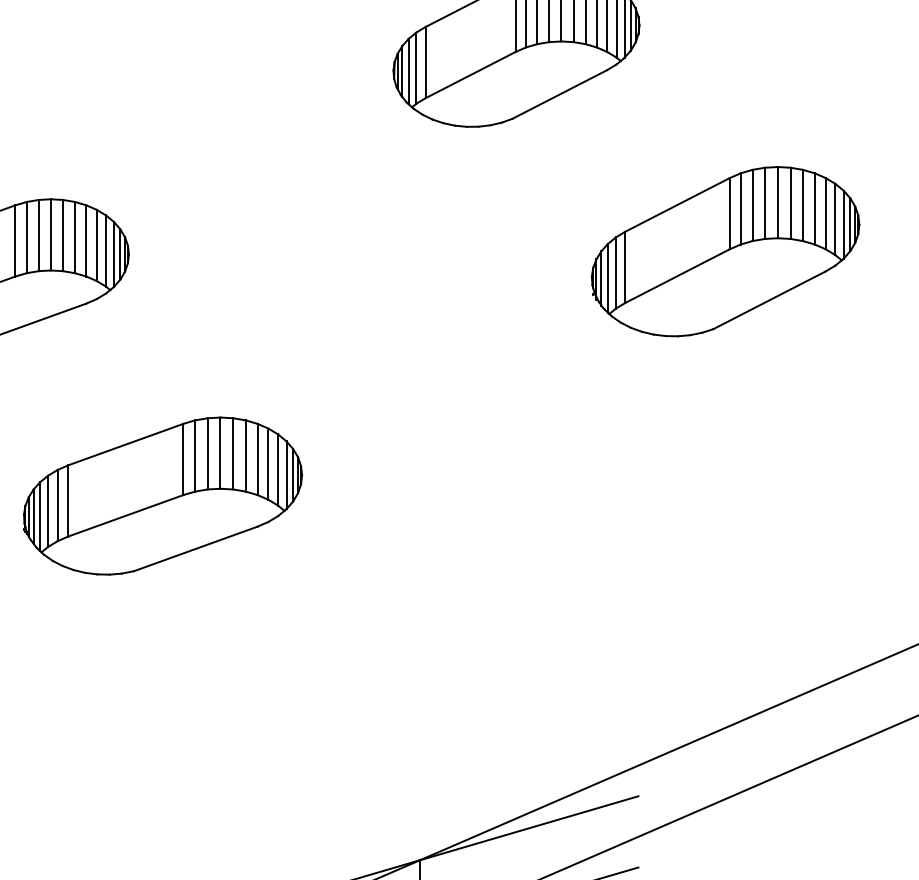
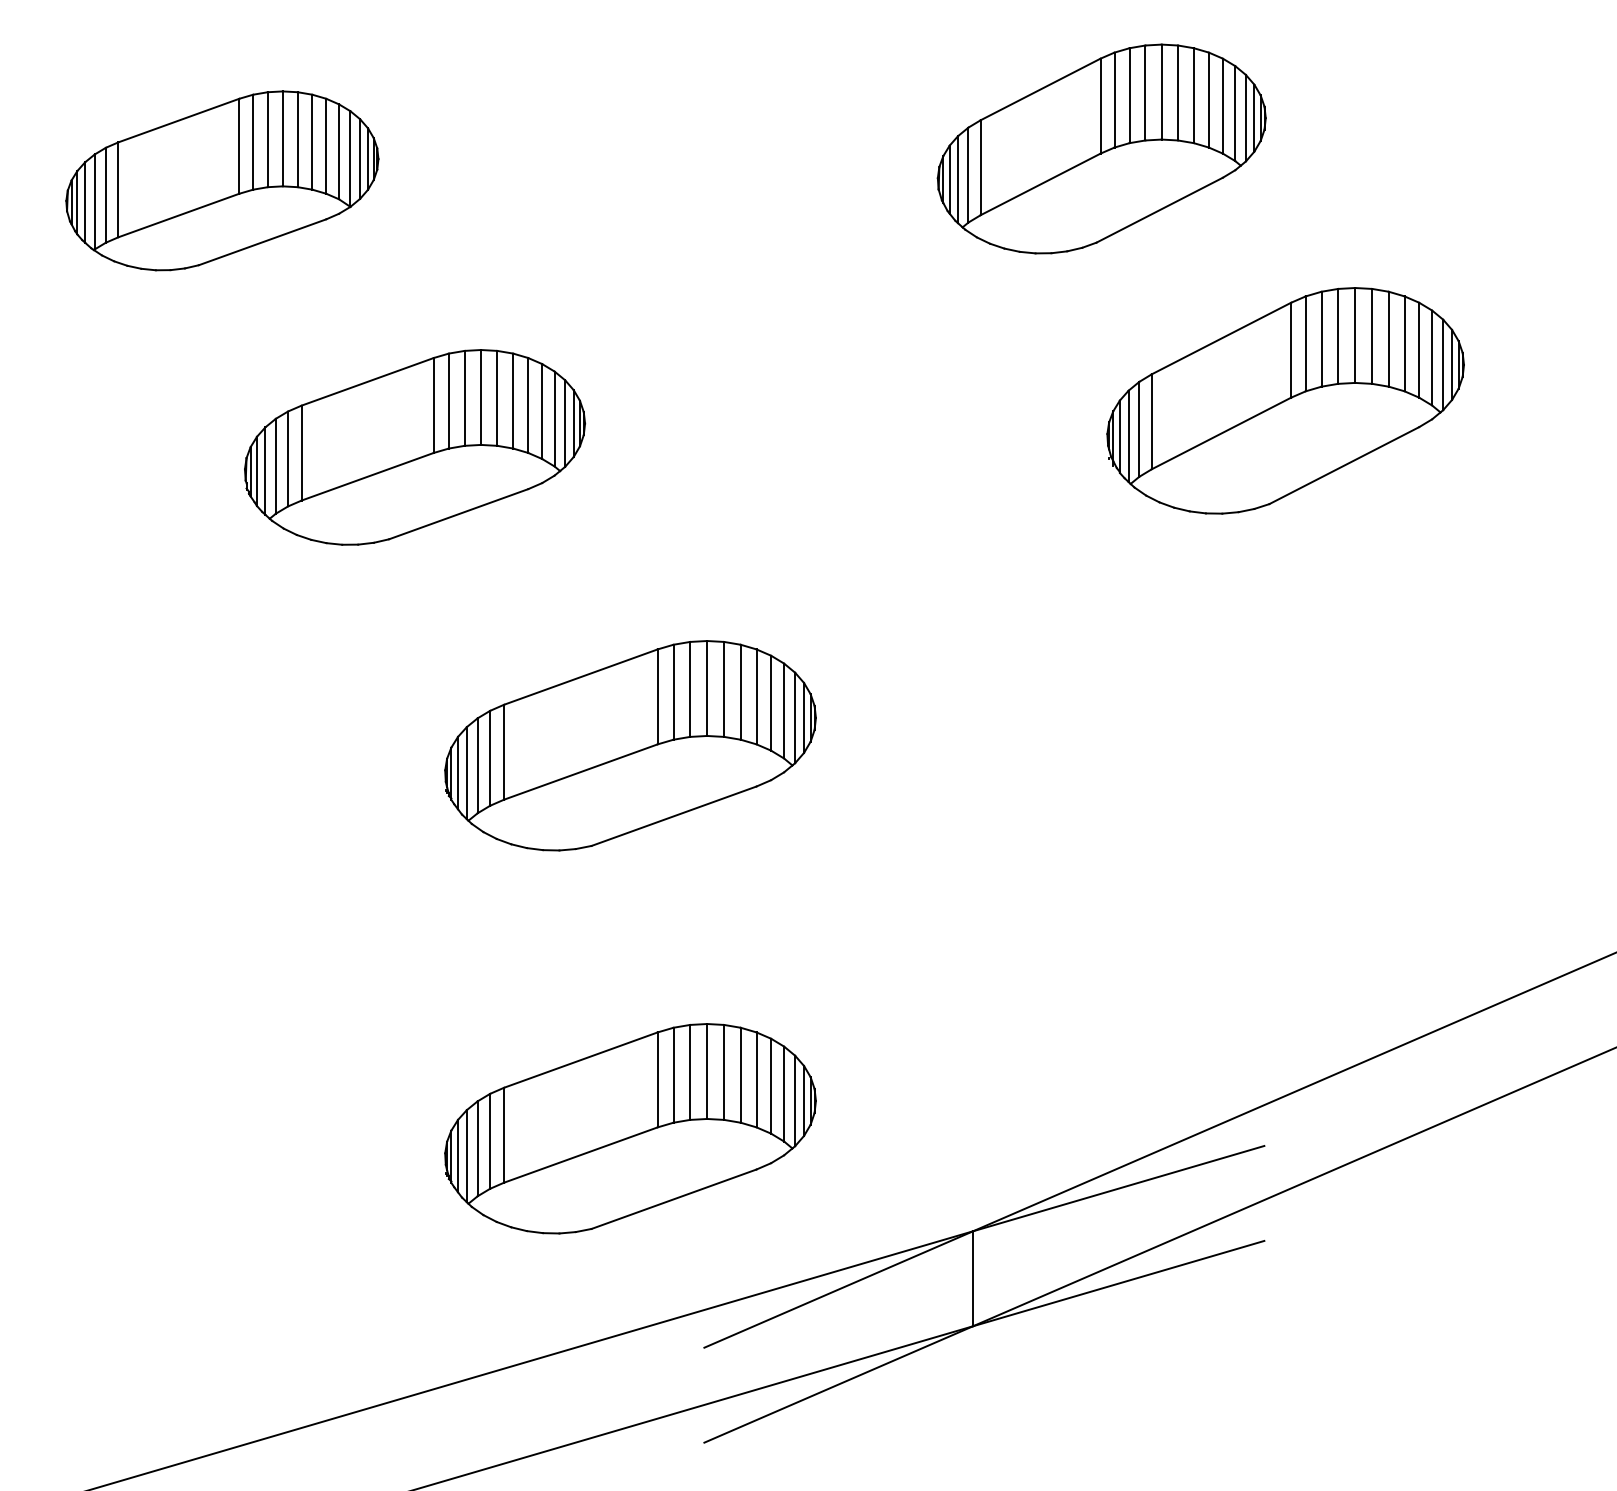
part: (725, 251) -> (1285, 400), moved
part: (163, 783) -> (630, 1128), added

